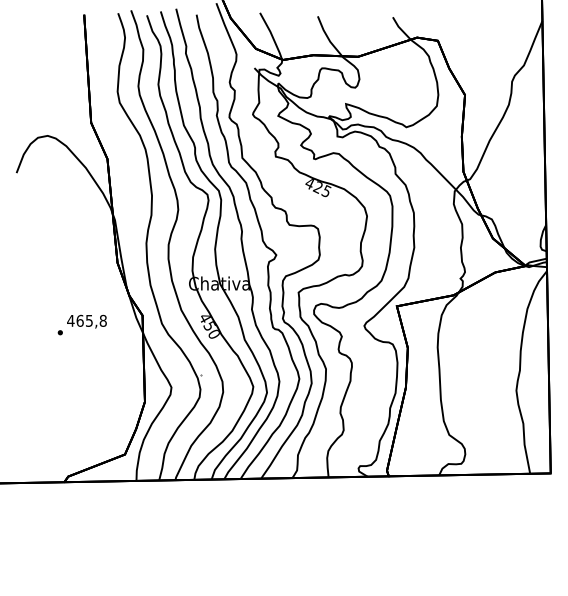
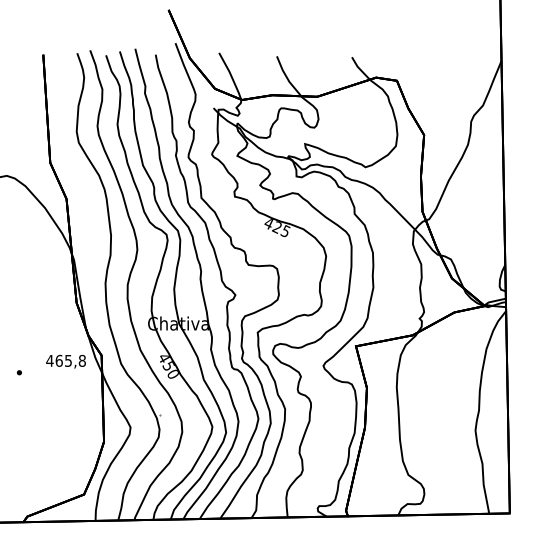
text: (86, 321) -> (65, 361), moved

